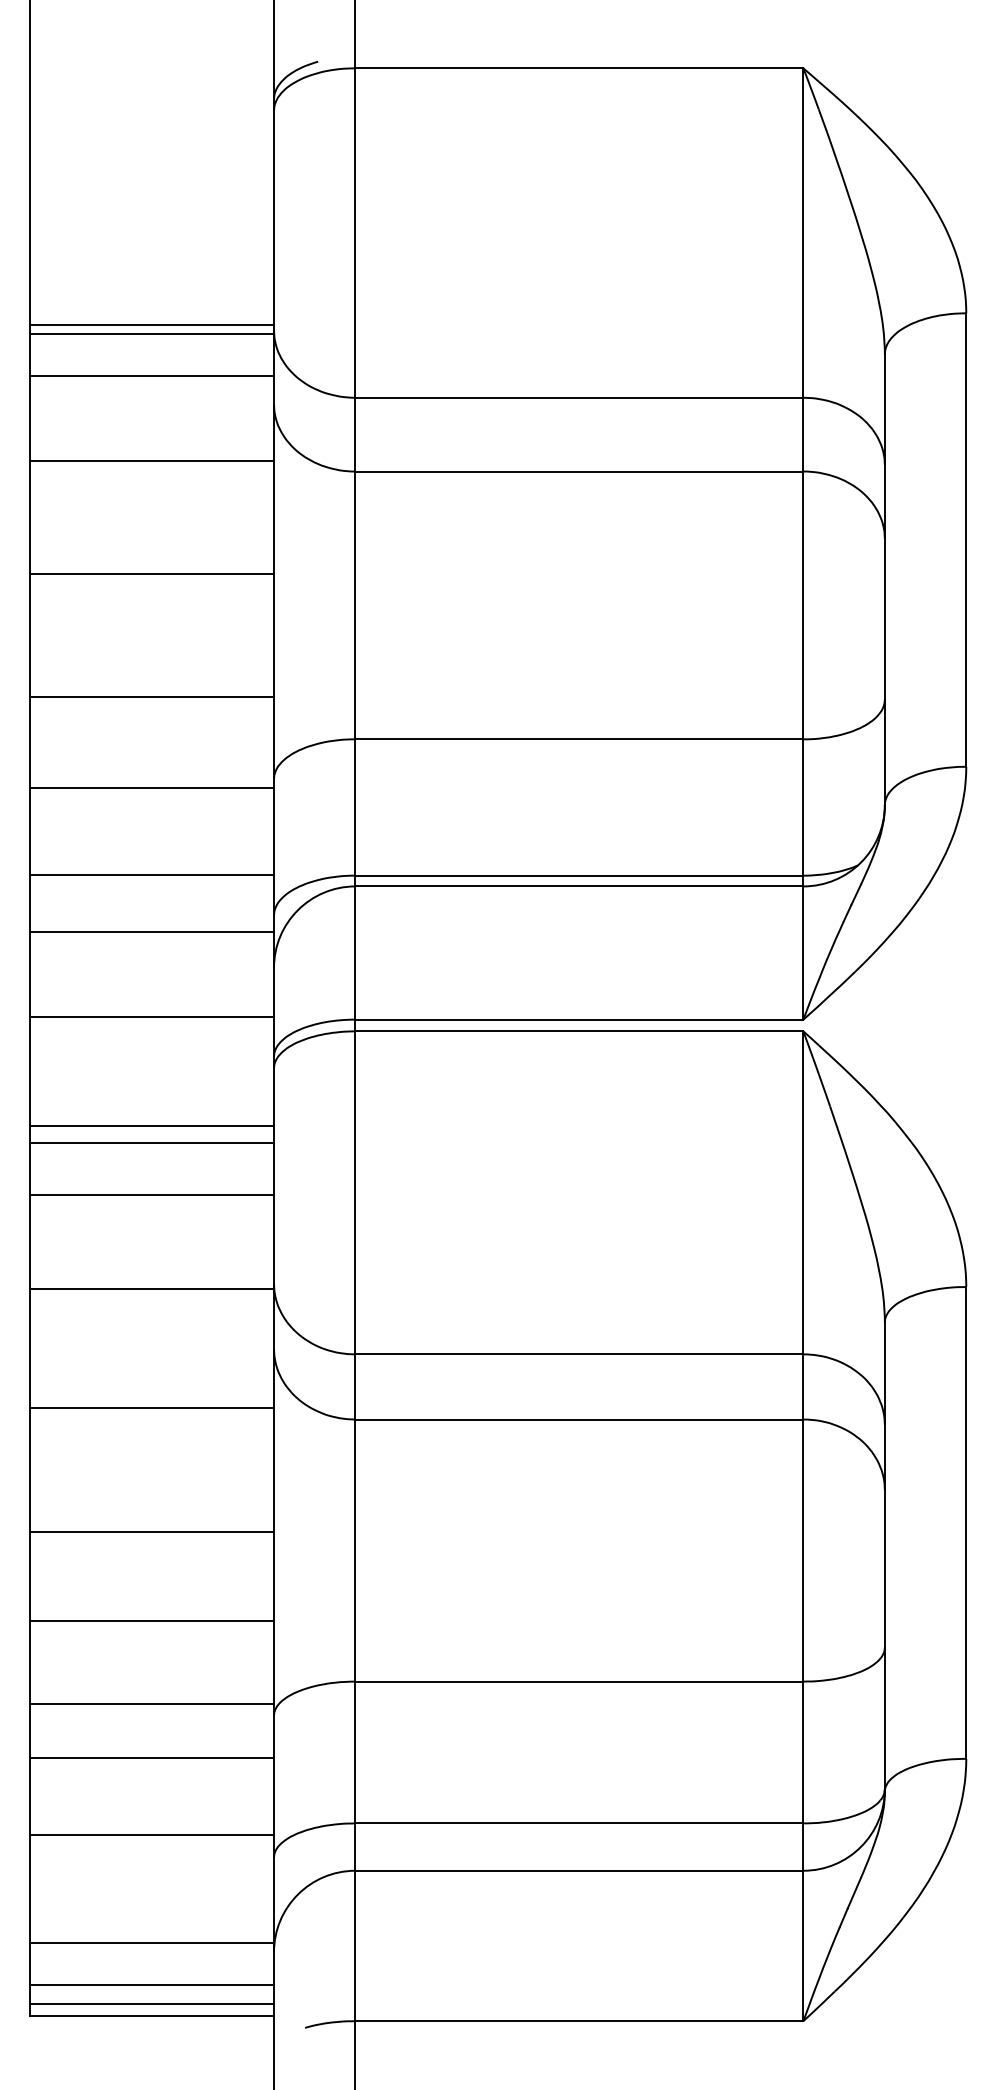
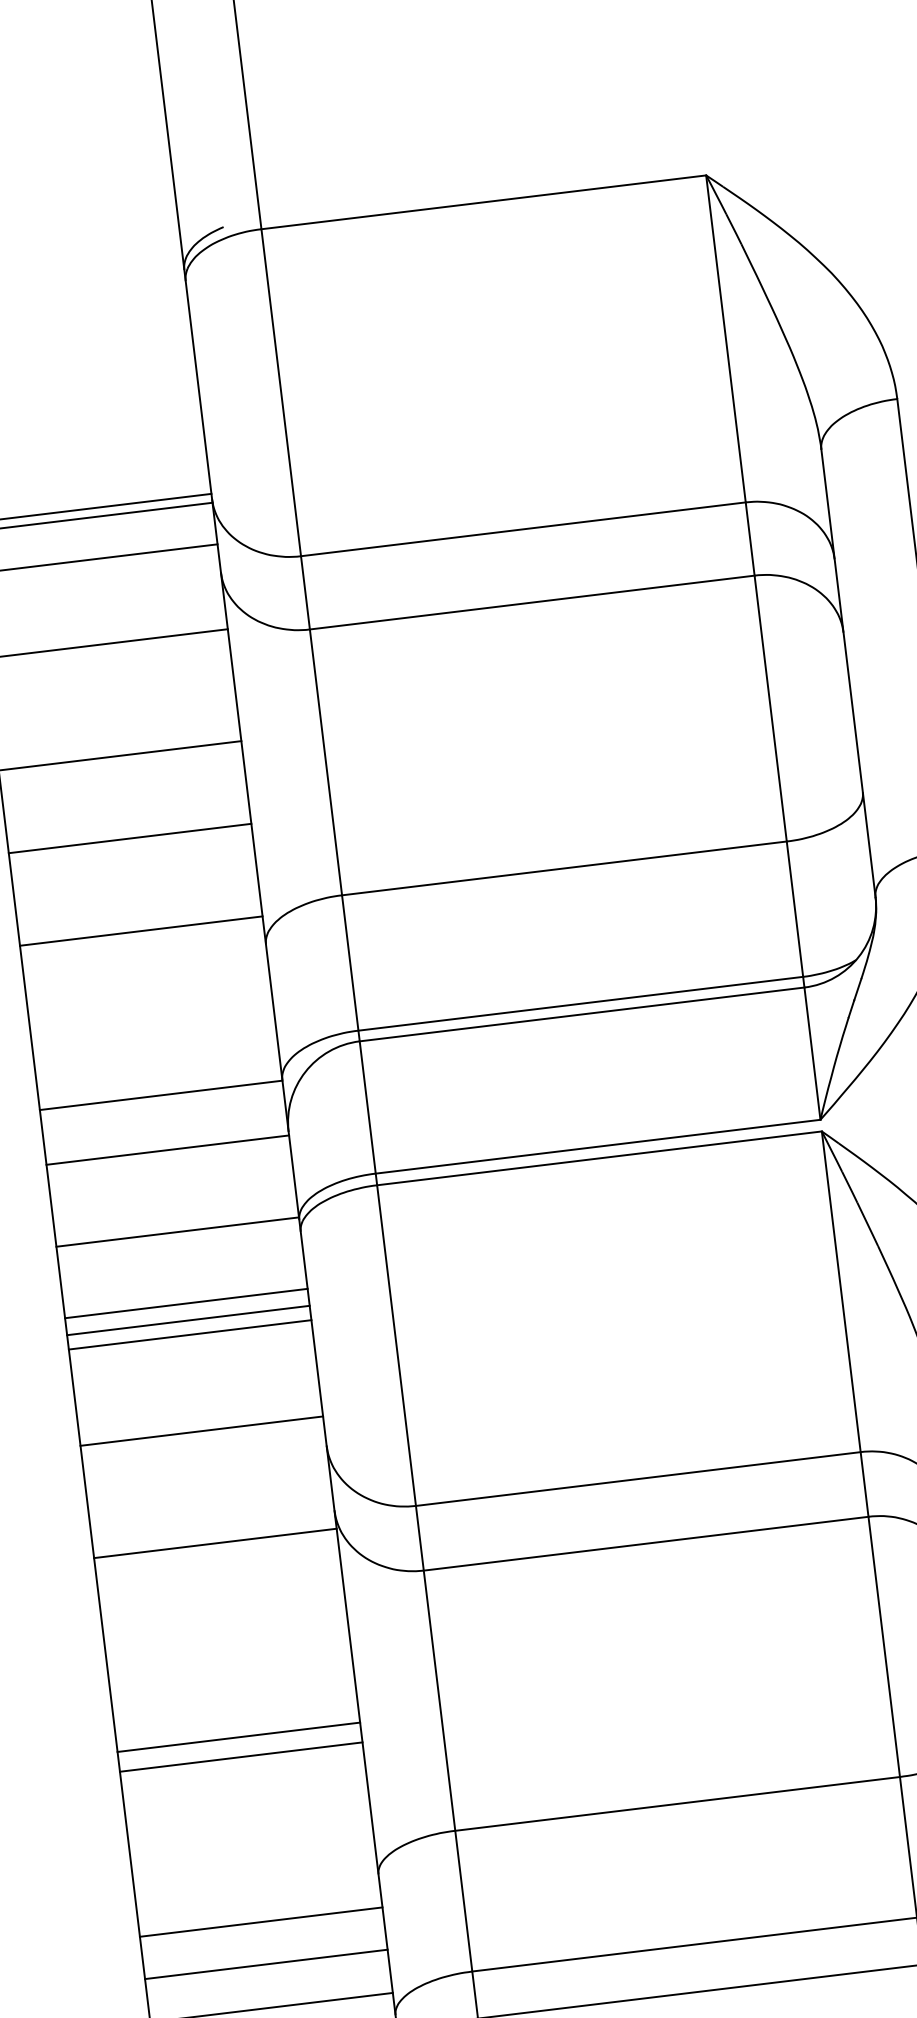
line: (151, 697) -> (129, 838), moved
line: (151, 787) -> (140, 930), moved
line: (151, 875) -> (160, 1095), moved
line: (151, 932) -> (167, 1150), moved
line: (151, 1016) -> (177, 1231), moved
line: (151, 1195) -> (189, 1334), moved
line: (151, 1289) -> (201, 1431), moved
line: (151, 1407) -> (215, 1543), moved
line: (151, 1531) -> (238, 1737), moved
line: (151, 1620) -> (240, 1756), moved
line: (151, 1703) -> (260, 1921), moved
line: (151, 1757) -> (265, 1964), moved

